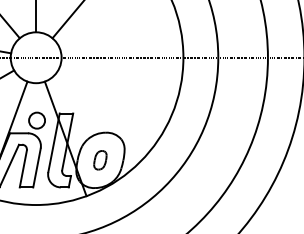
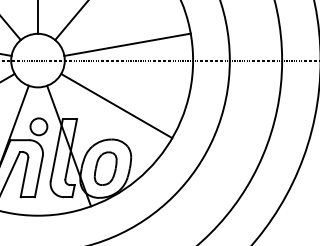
line: (121, 42) -> (127, 44), added
line: (110, 100) -> (116, 105), added
part: (100, 160) -> (105, 168), size x1.67

